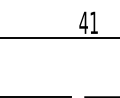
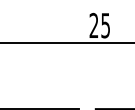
text: (88, 22) -> (99, 25), 41 -> 25

